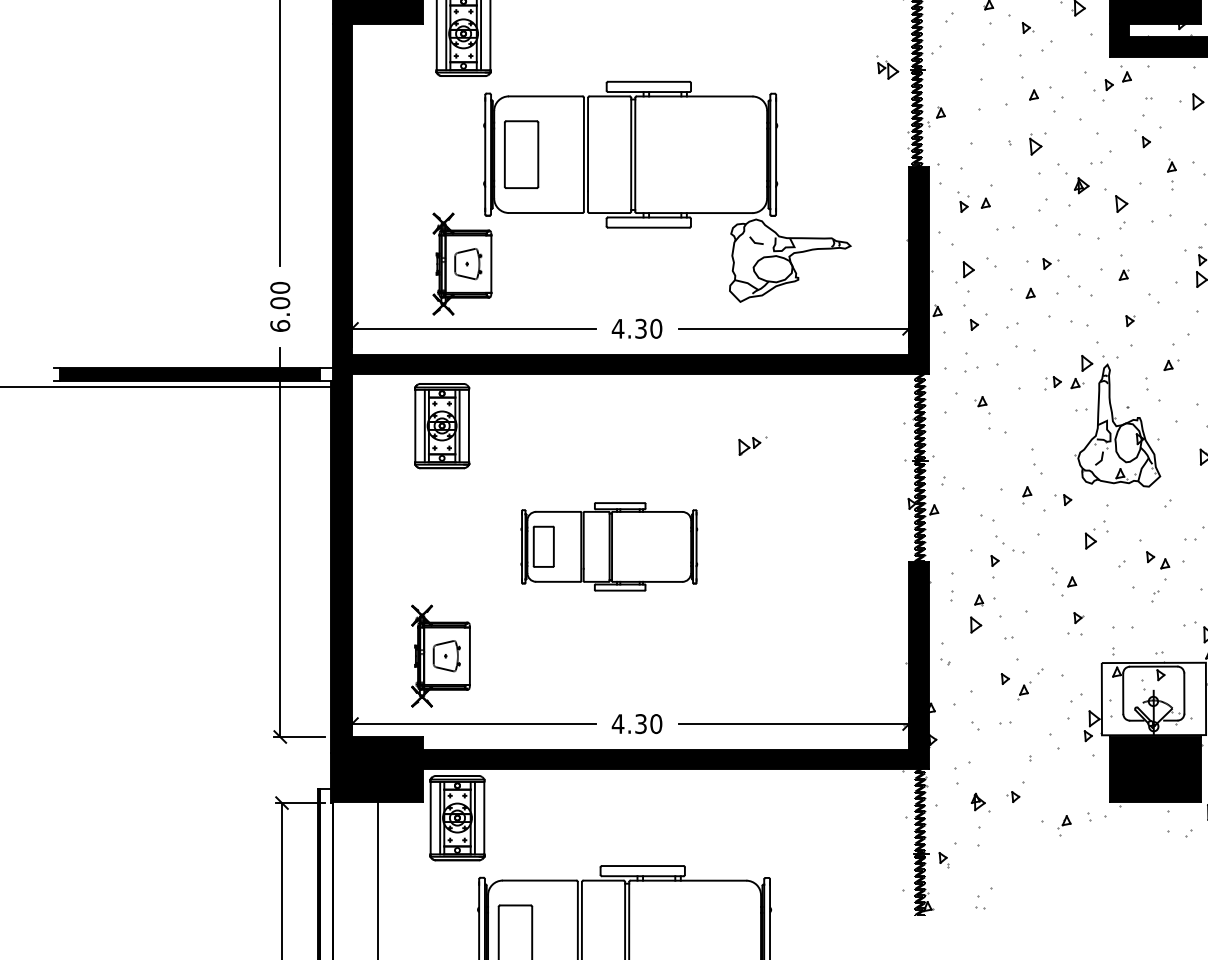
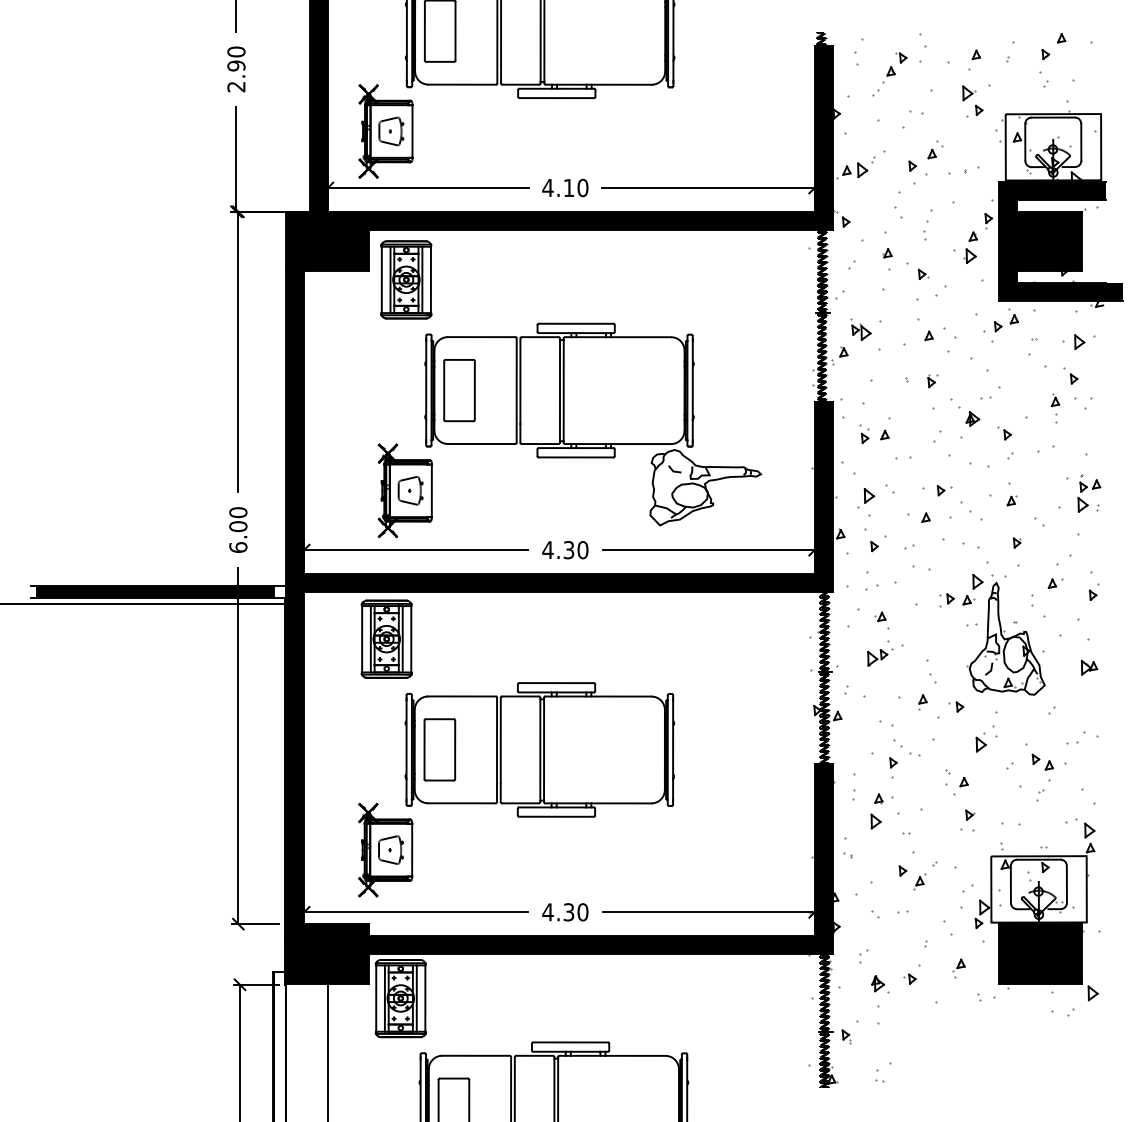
part: (887, 67) -> (860, 329), moved
part: (1142, 138) -> (1070, 375), moved
part: (1037, 144) -> (932, 381), size x0.62
part: (1116, 201) -> (1004, 433), size x0.62
part: (752, 445) -> (880, 657), moved
part: (608, 546) -> (539, 749), size x1.67
part: (962, 772) -> (863, 956), size x0.62
part: (1063, 825) -> (958, 968), moved

